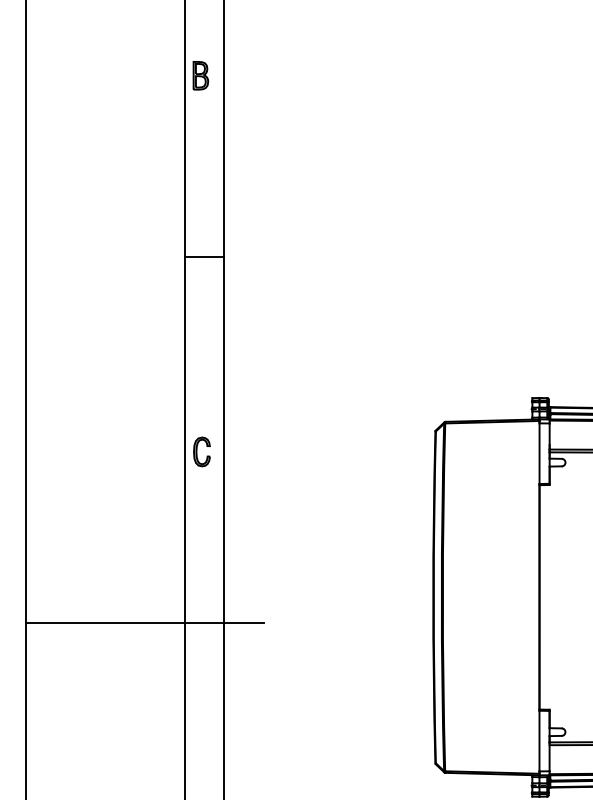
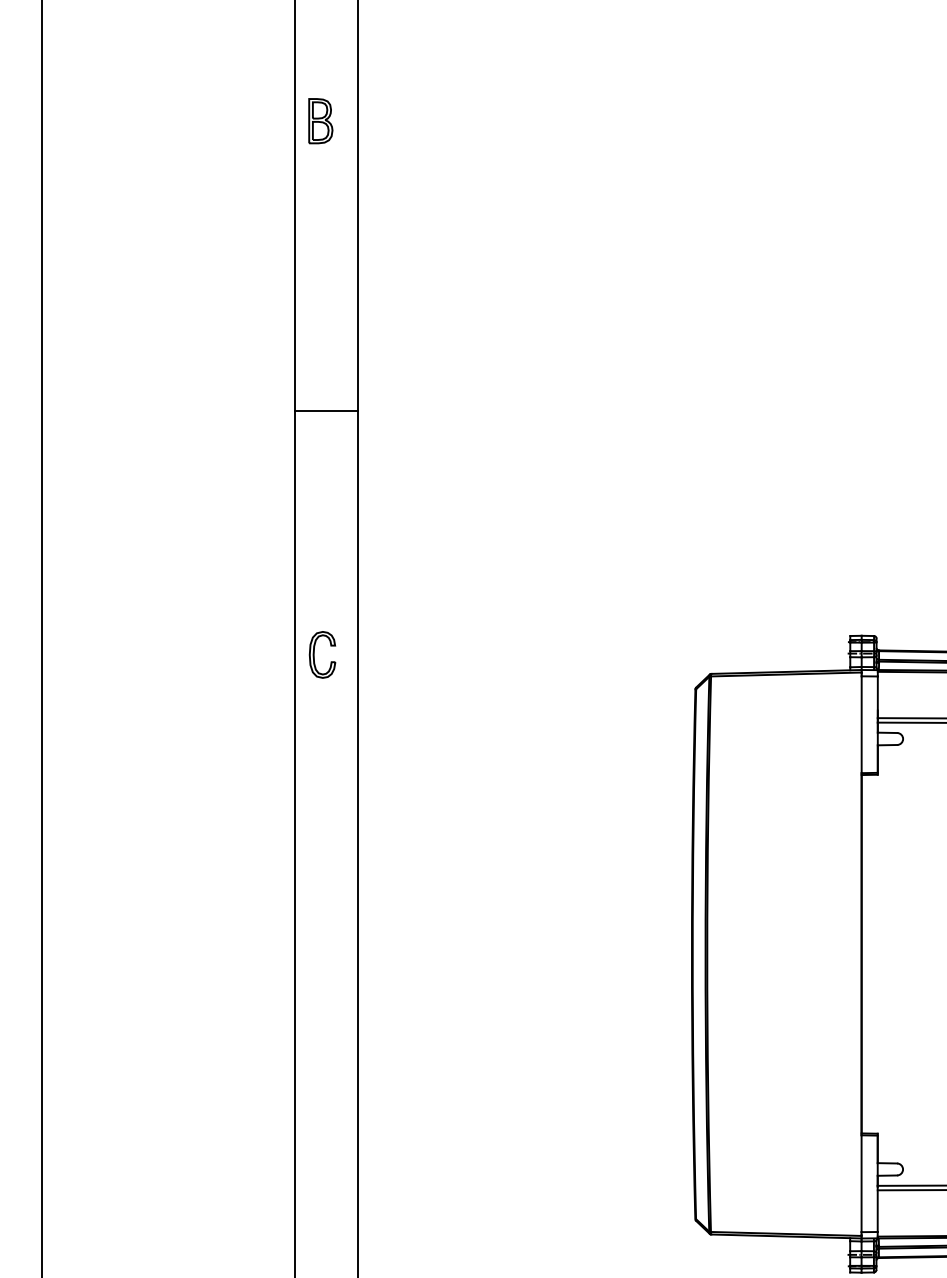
part: (201, 451) -> (321, 654), moved
line: (144, 623) -> (230, 995), removed

